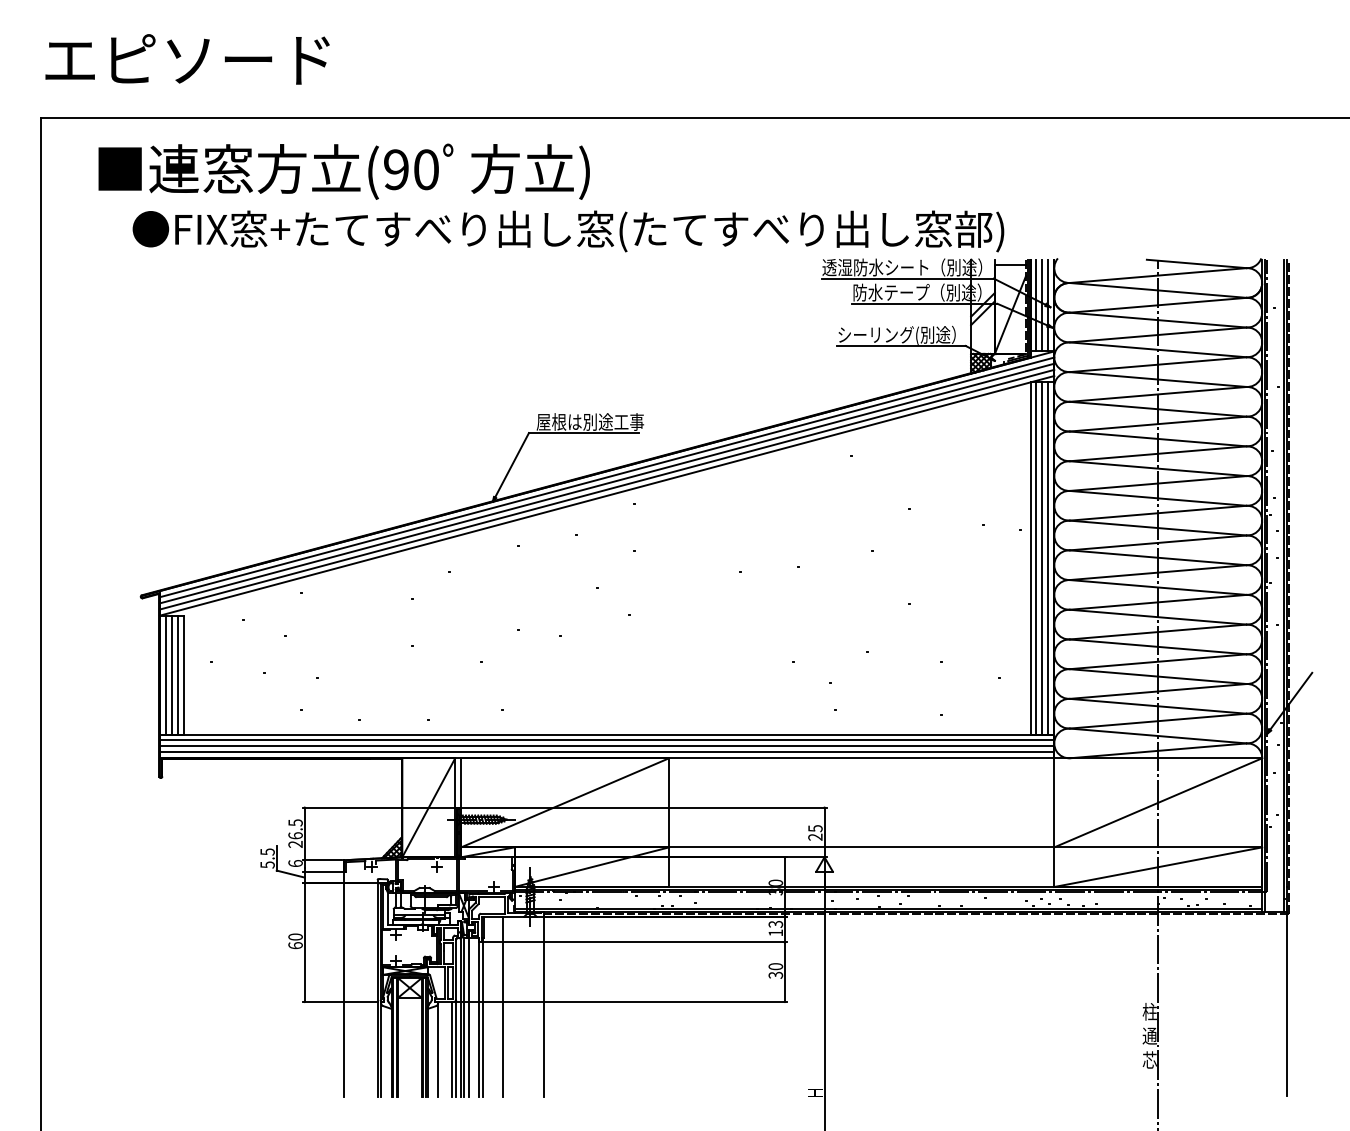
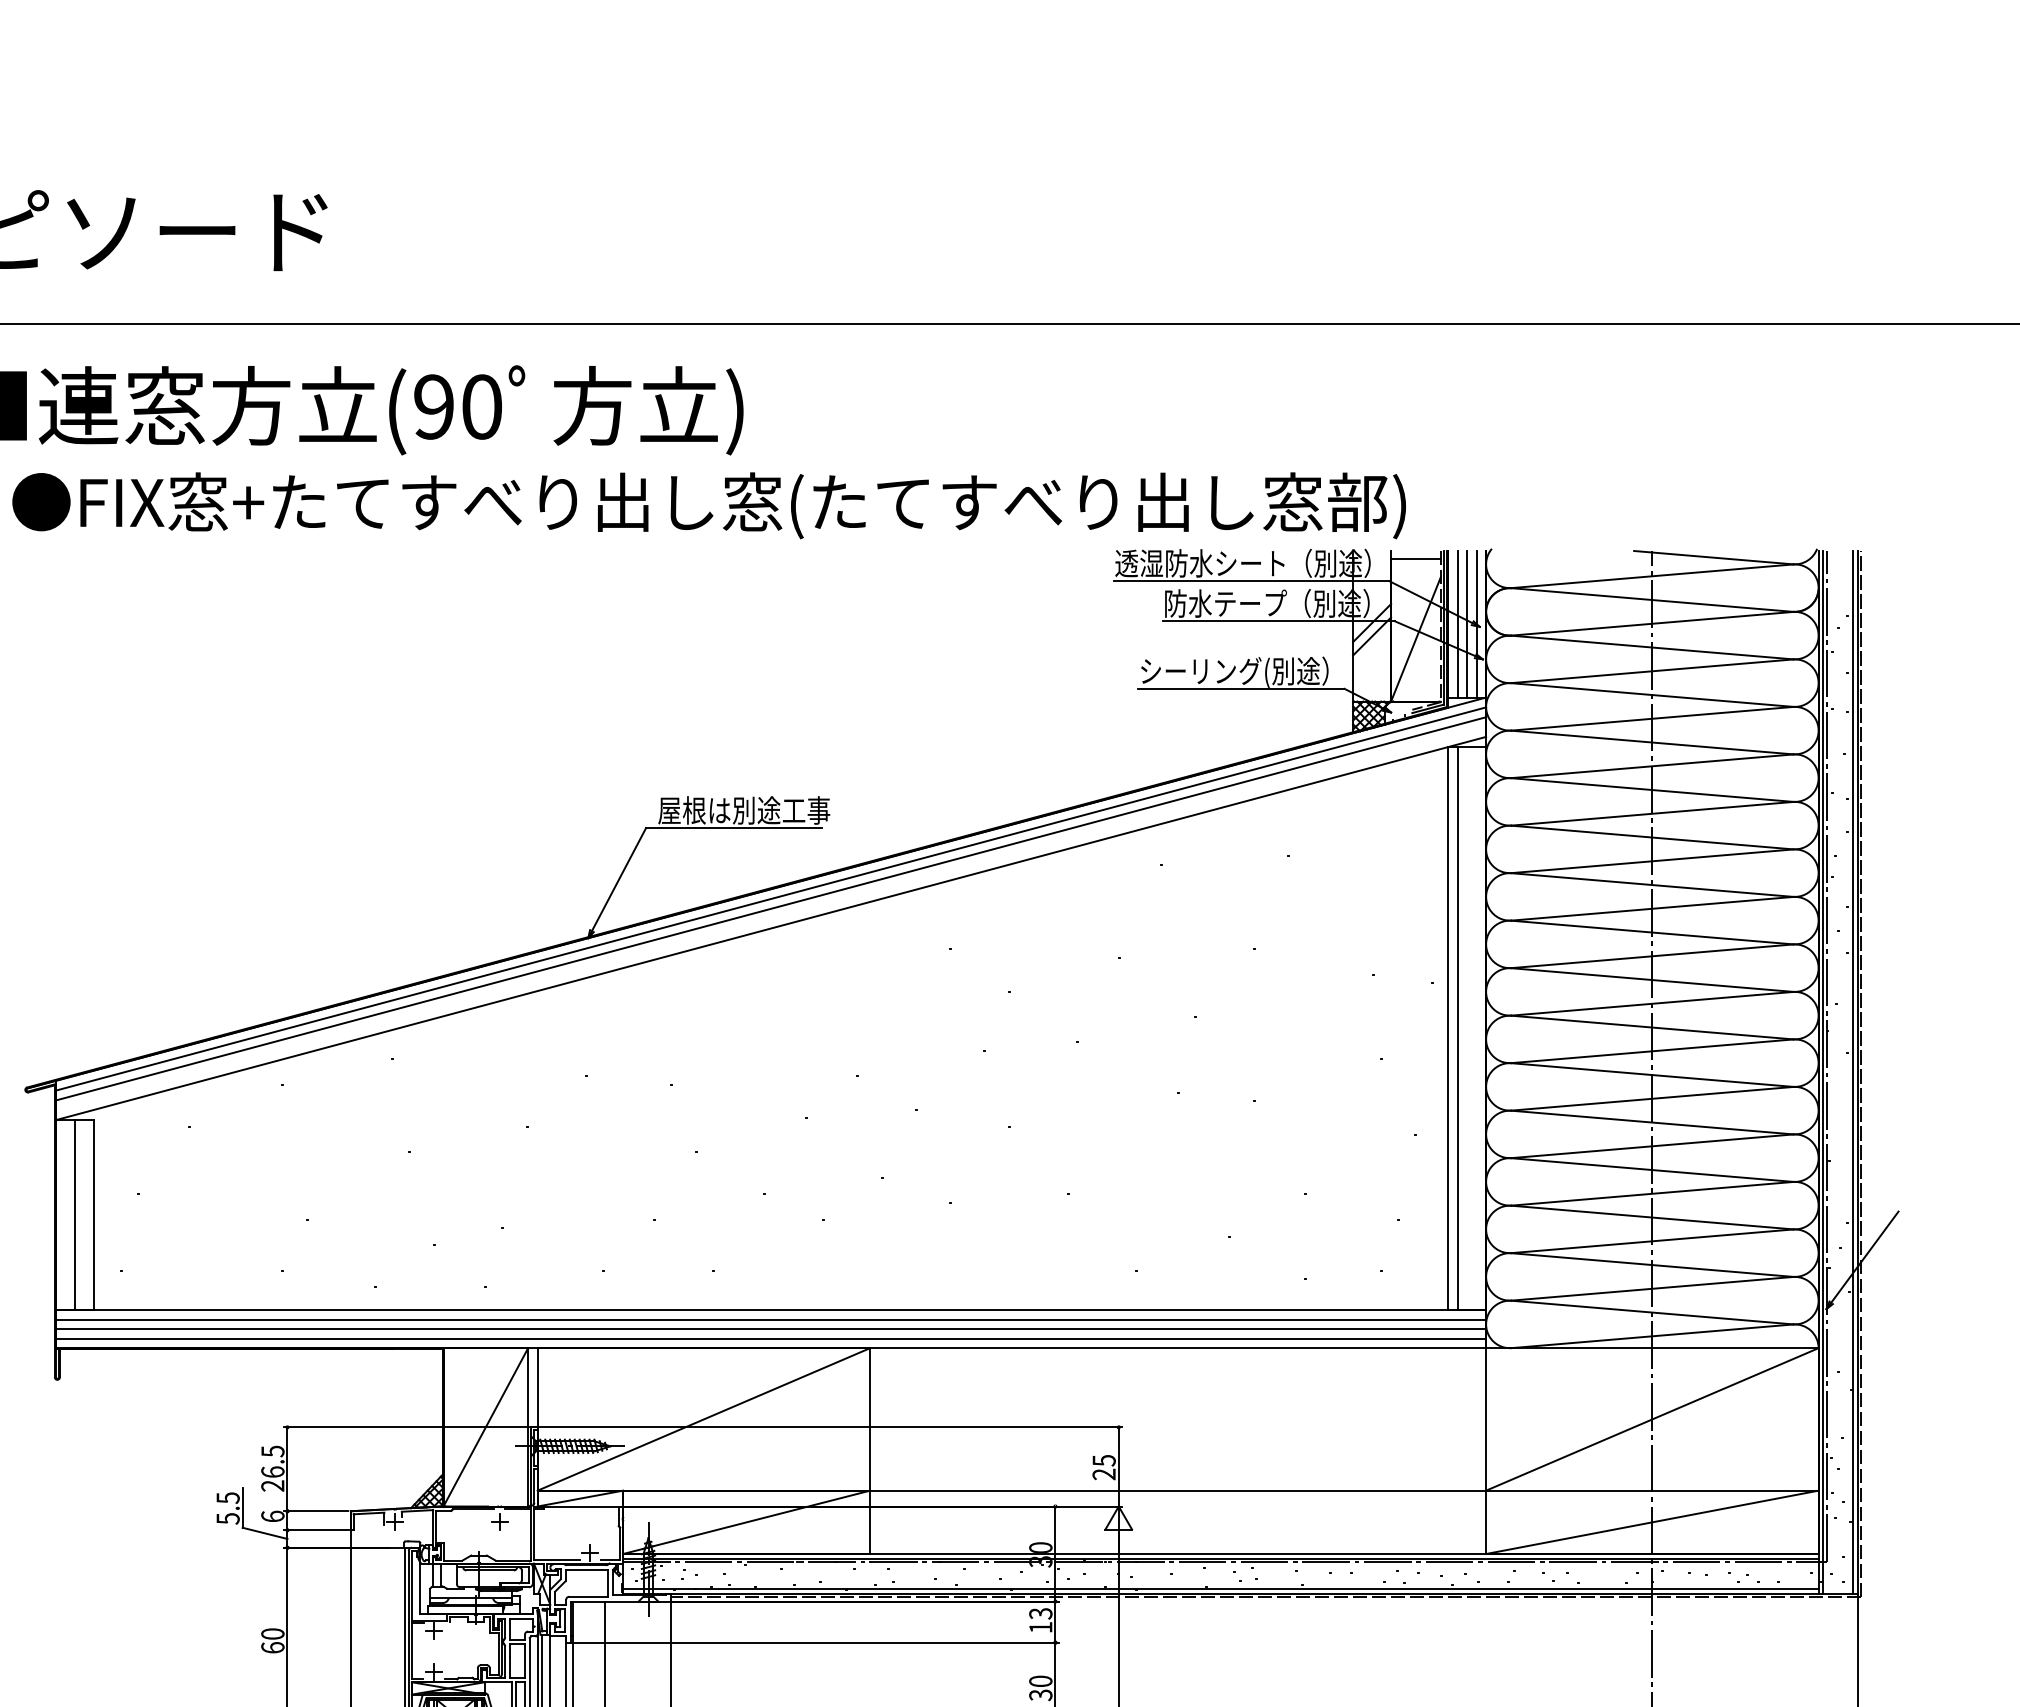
line: (606, 489) -> (770, 918), removed
line: (1042, 558) -> (1467, 1028), removed
line: (1048, 558) -> (1476, 1028), removed
line: (165, 674) -> (64, 1214), removed
line: (177, 674) -> (84, 1214), removed

